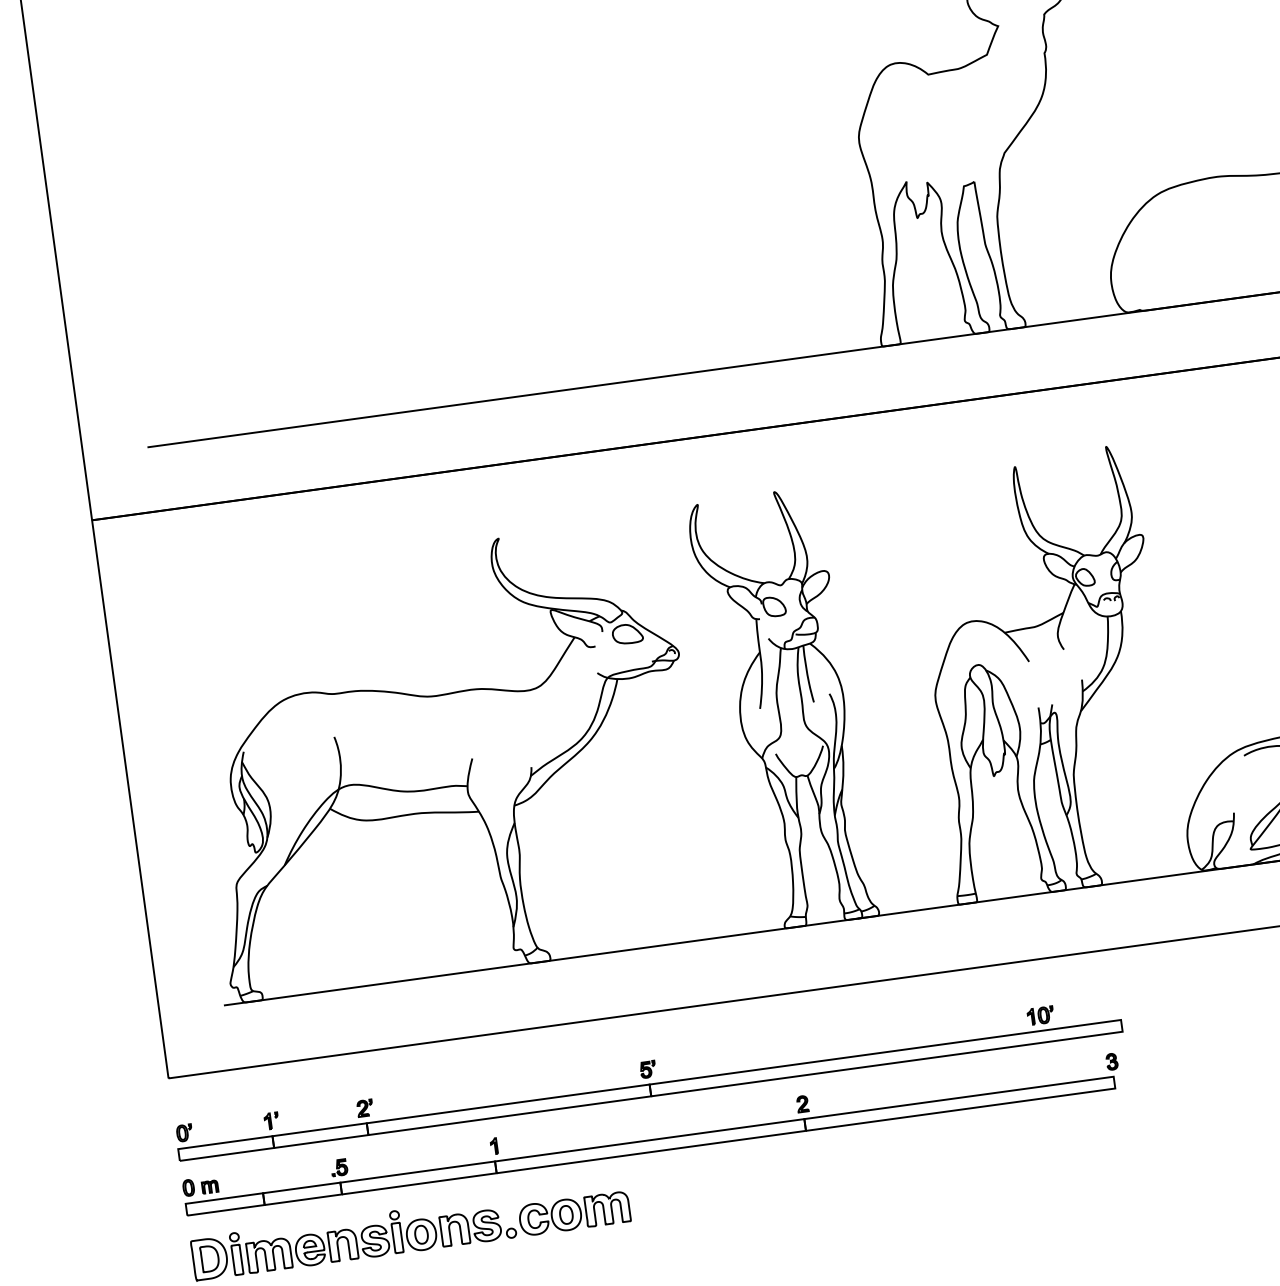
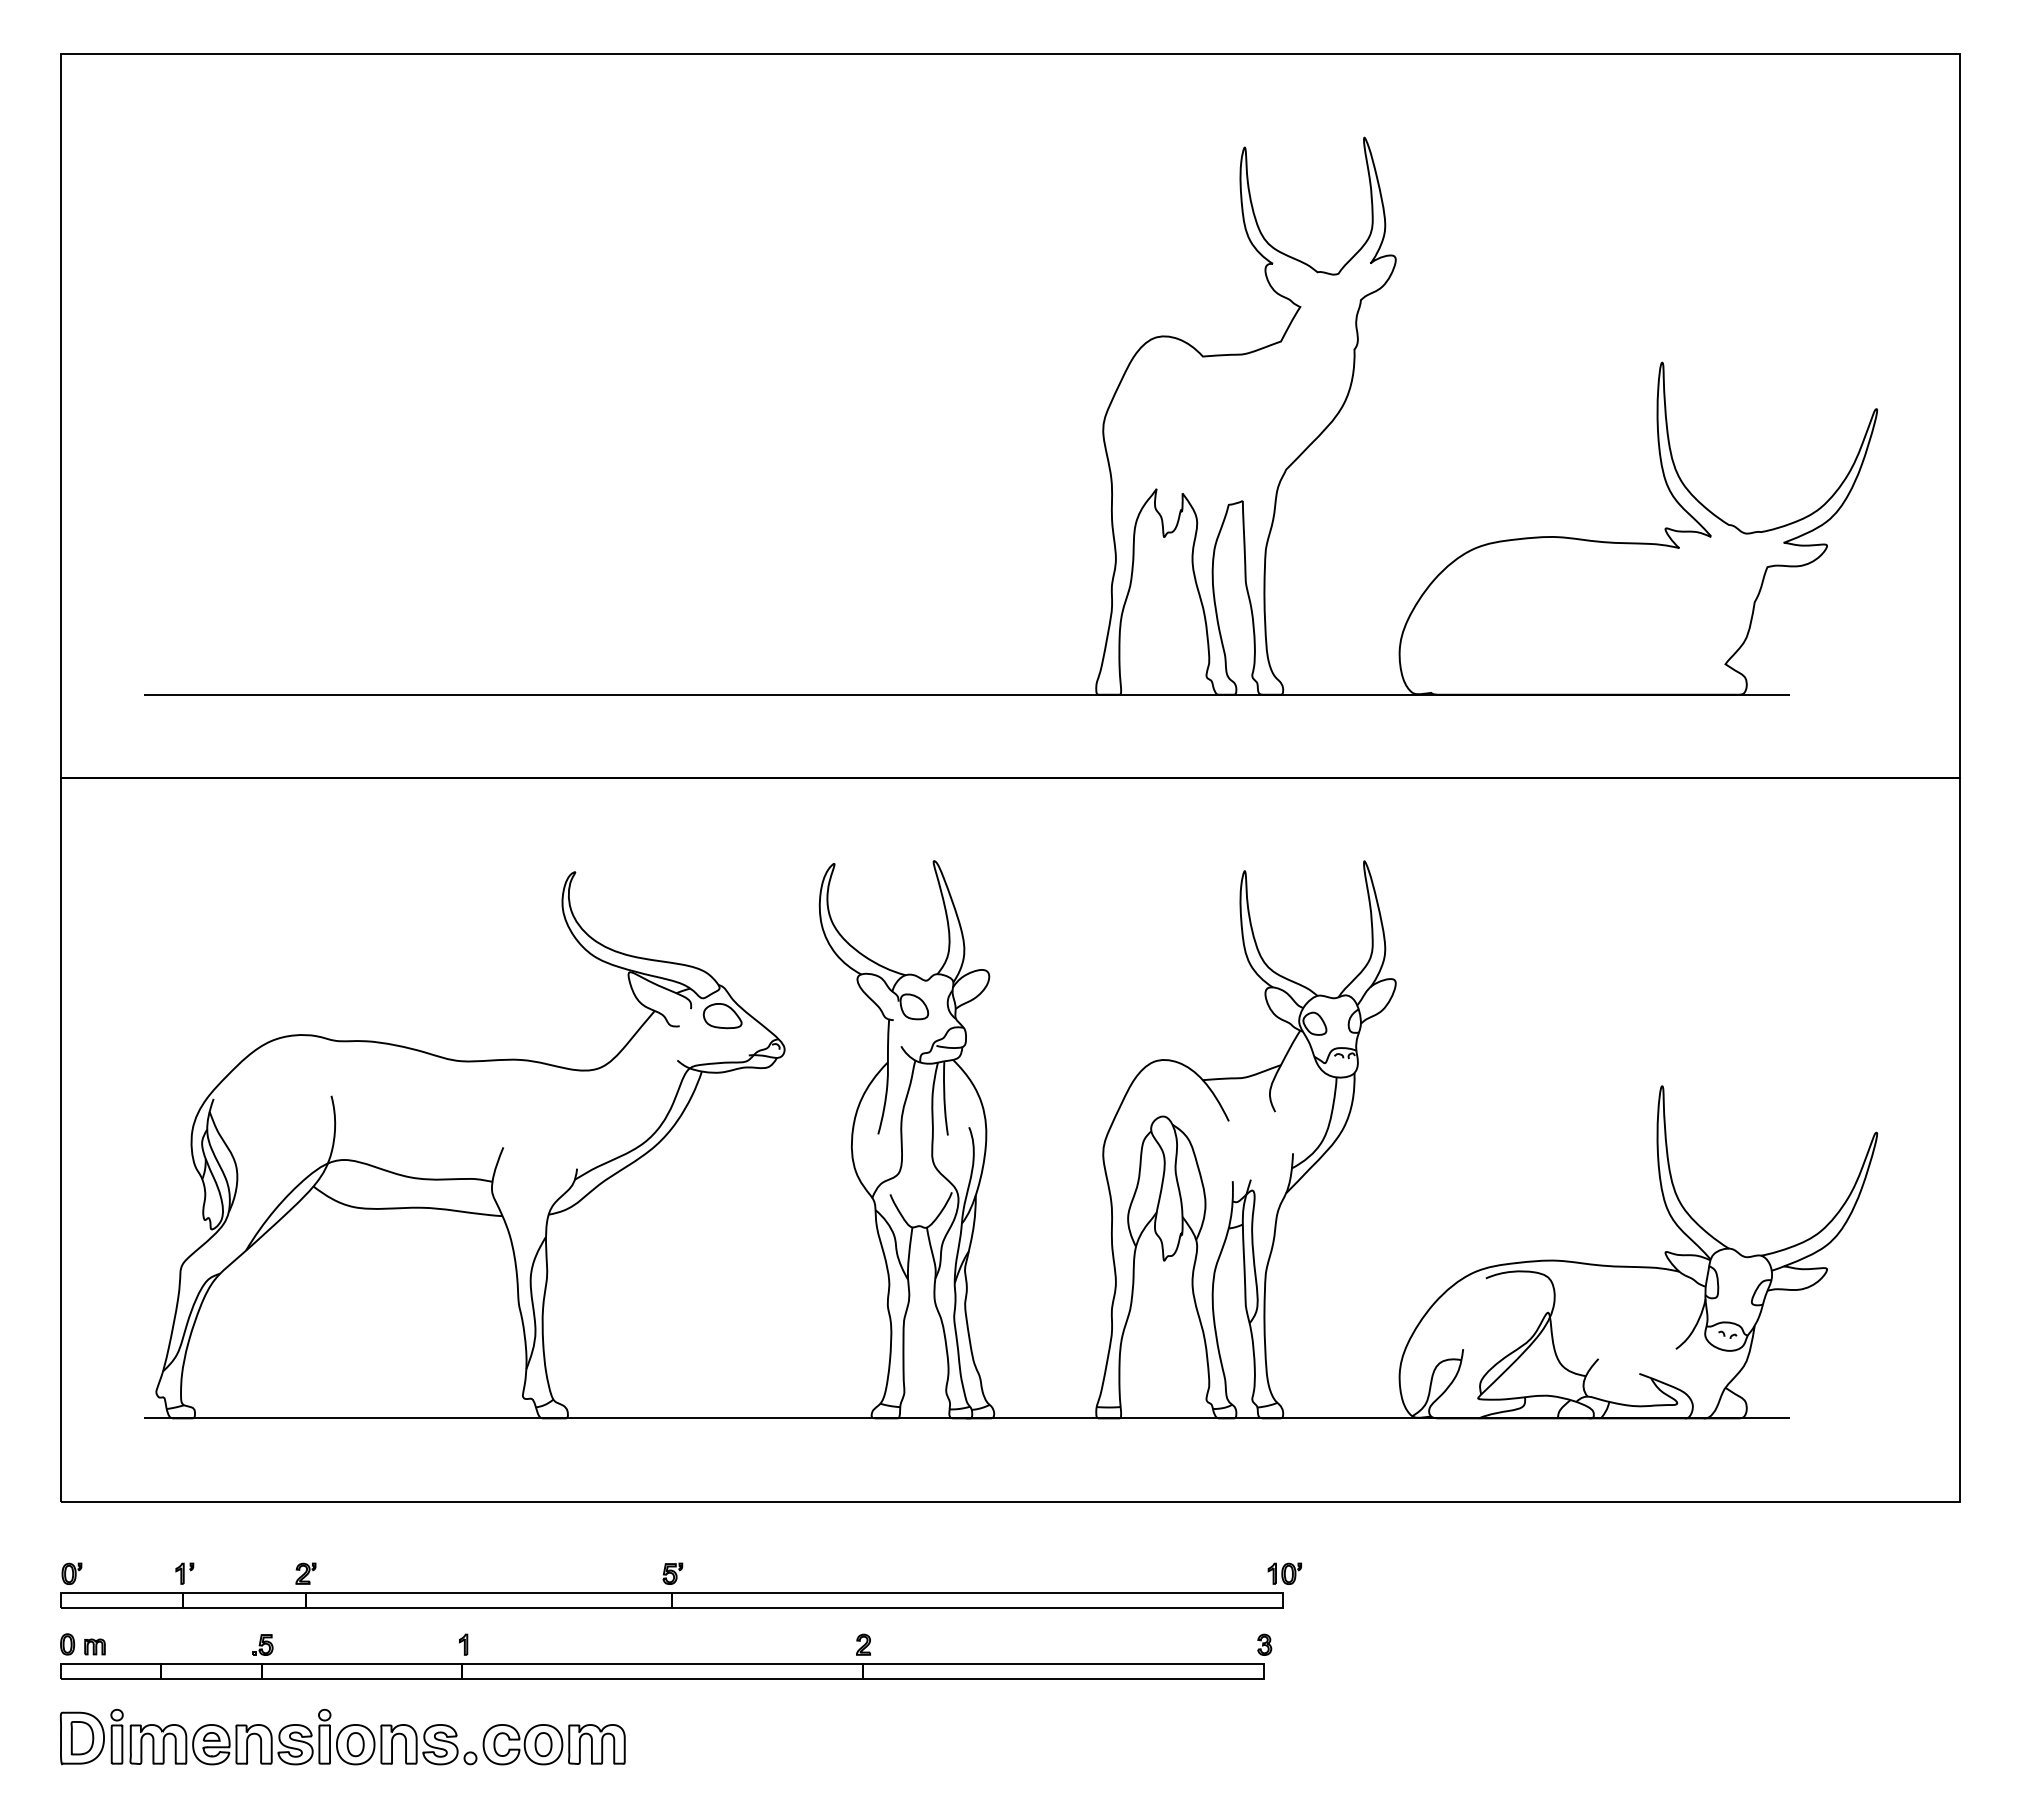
part: (1040, 1015) -> (1284, 1573), moved

